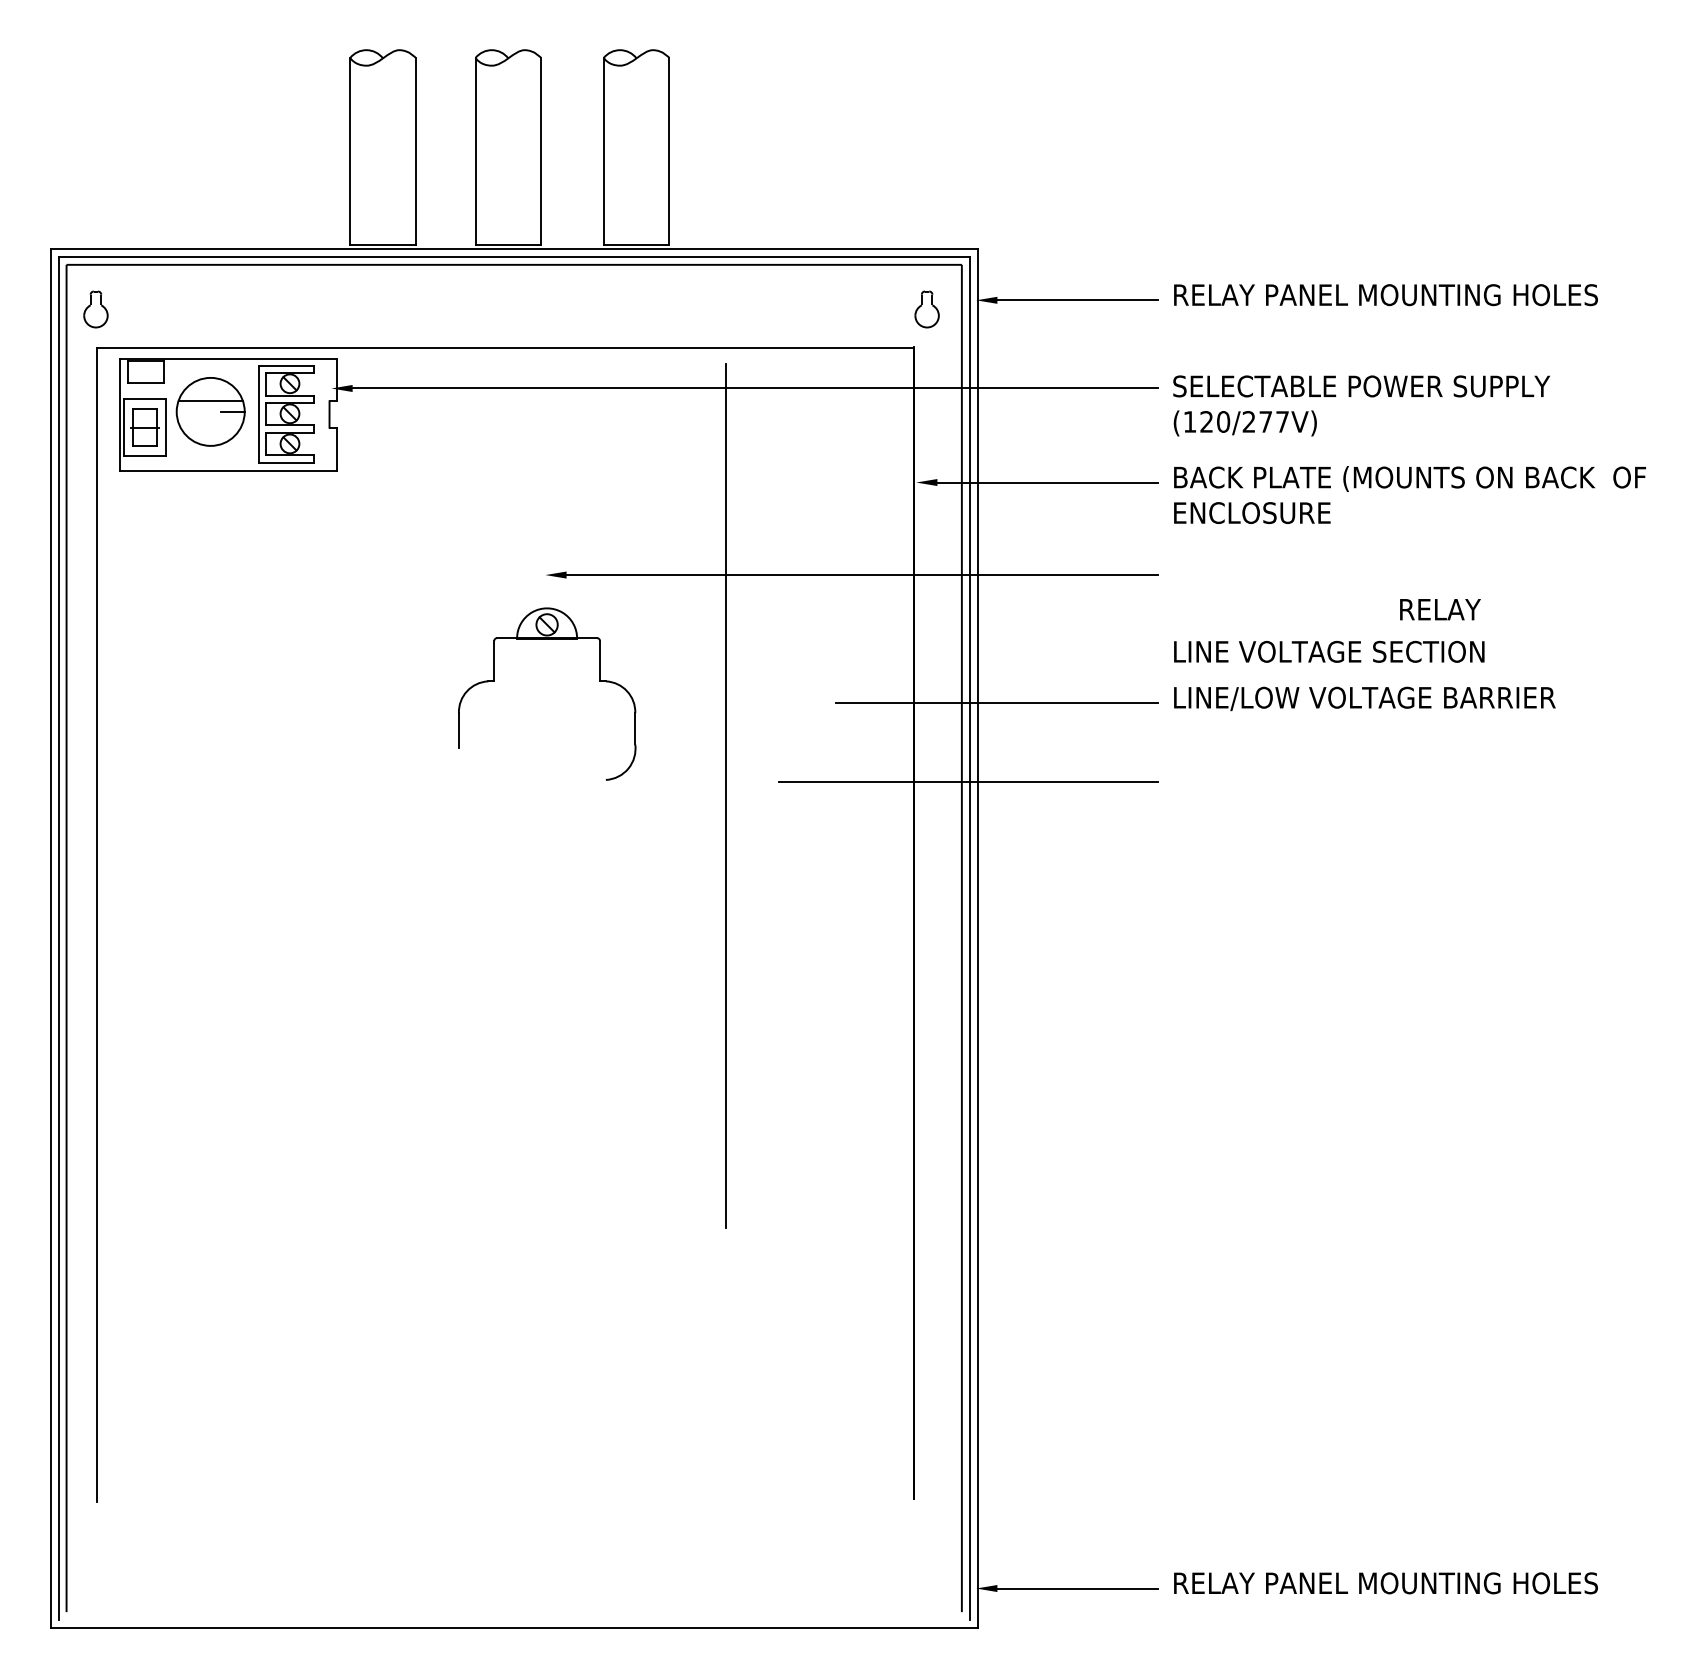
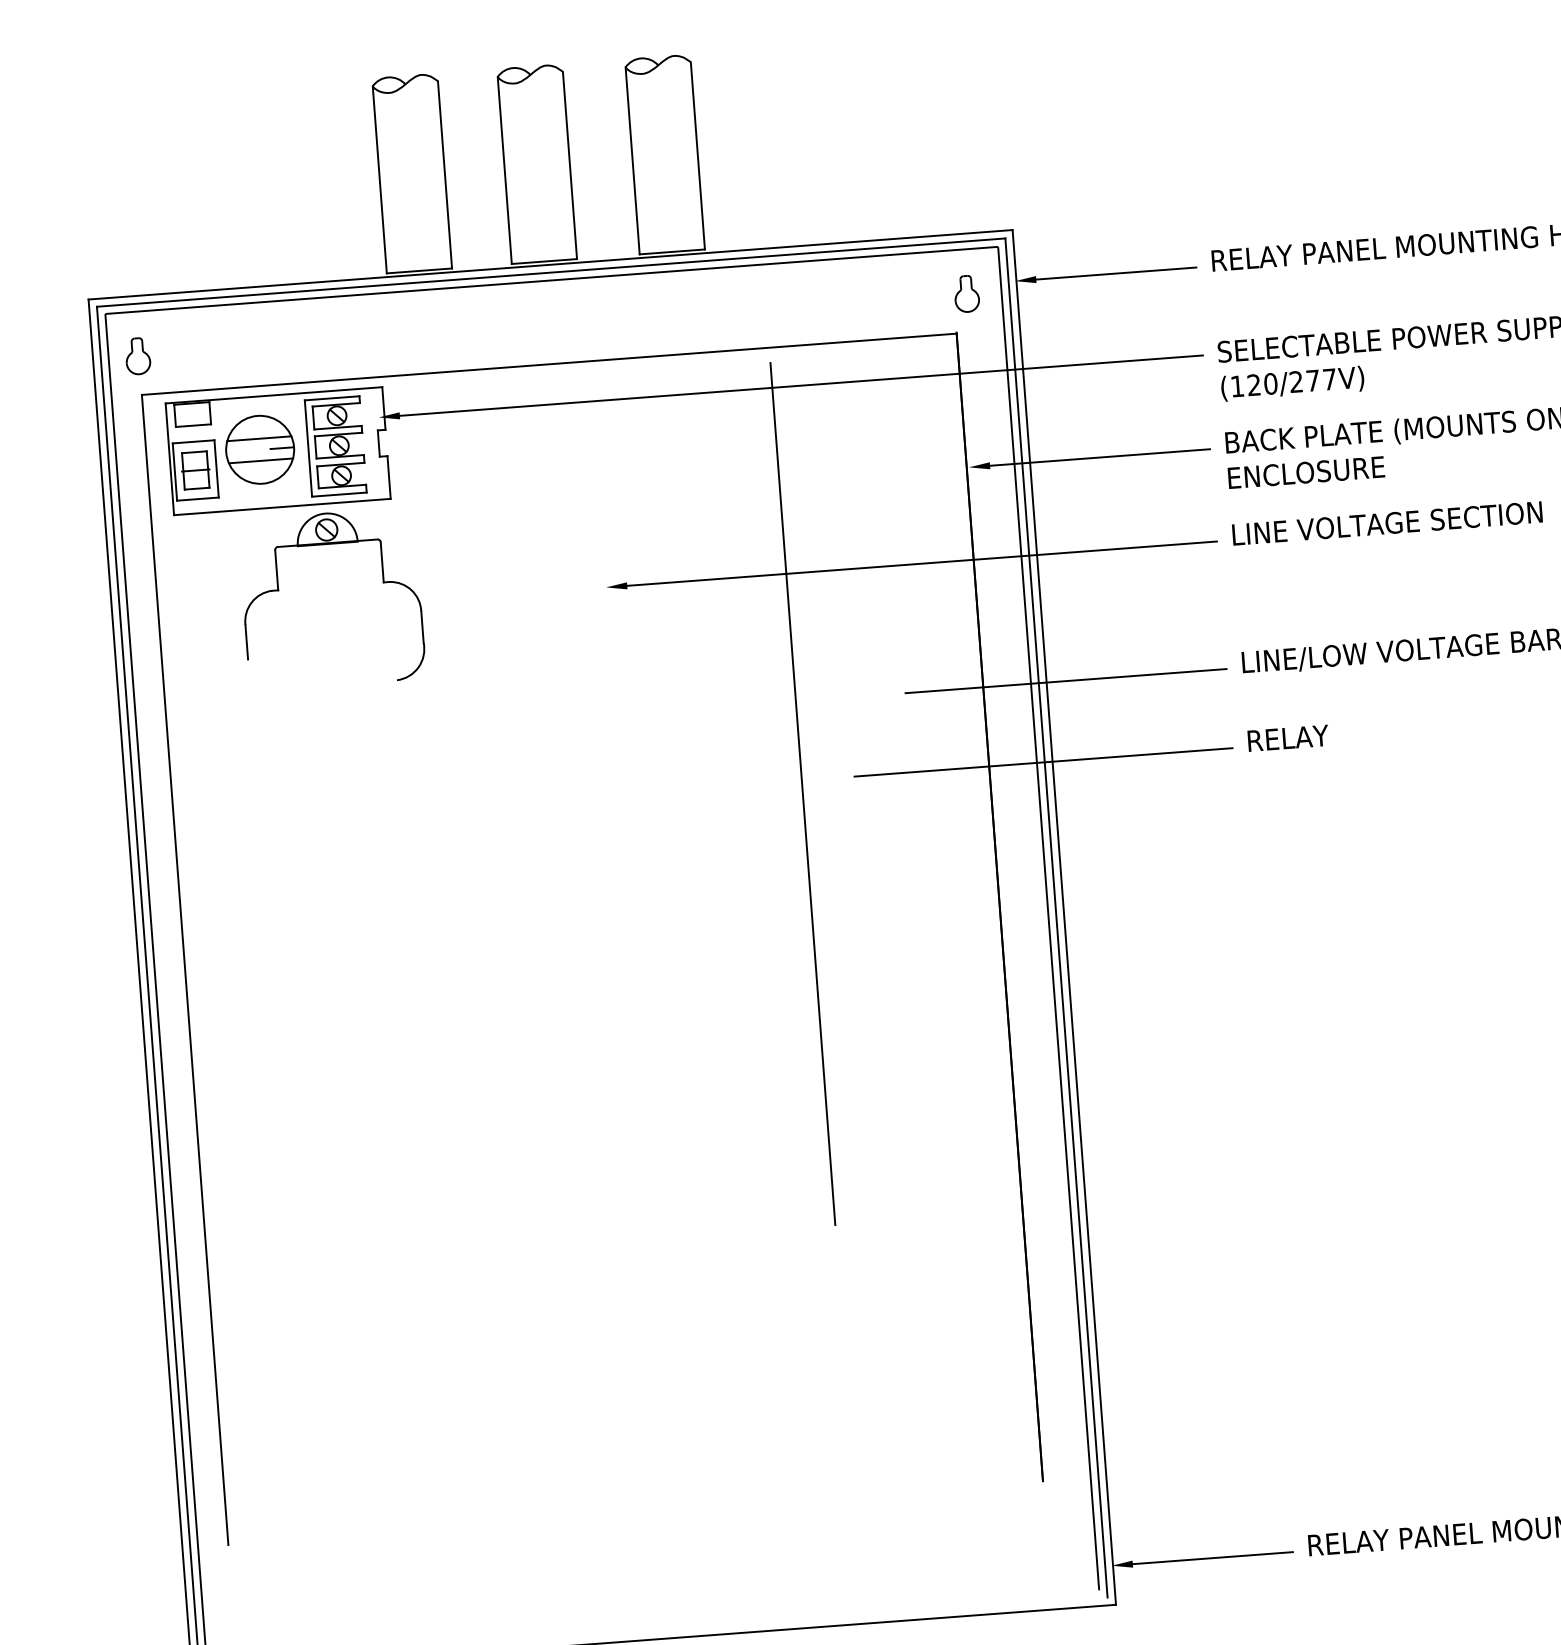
line: (210, 423) -> (260, 461), added
text: (1440, 609) -> (1288, 738), moved
text: (1329, 651) -> (1387, 523), moved
part: (599, 681) -> (383, 582), moved

